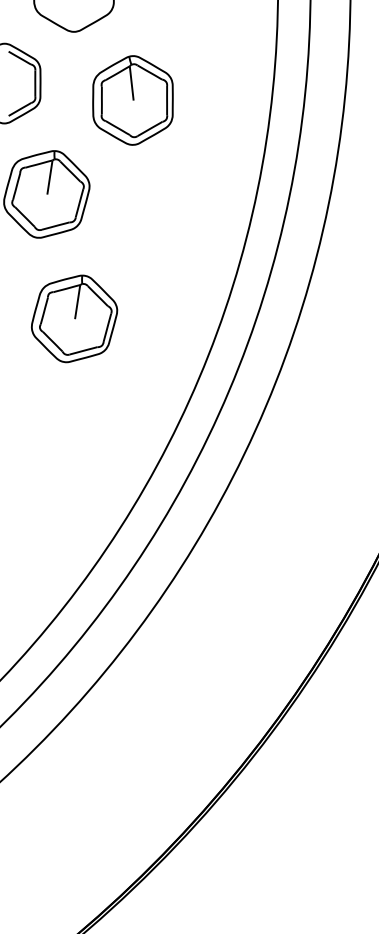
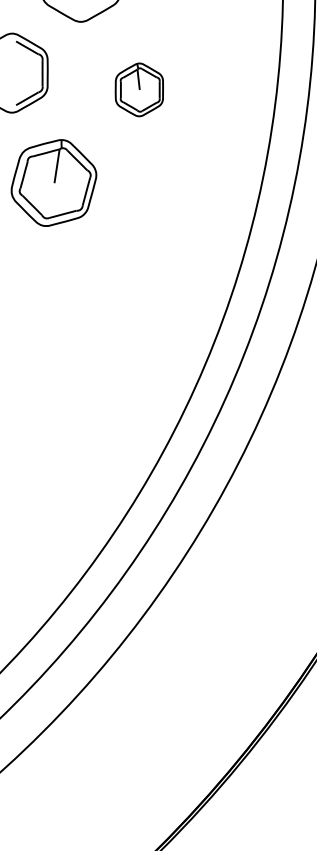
part: (132, 100) -> (138, 89), size x0.6
part: (74, 318) -> (81, 306), removed

